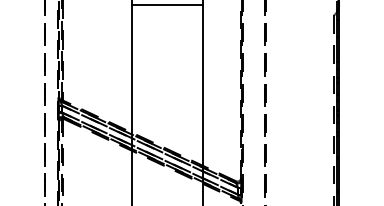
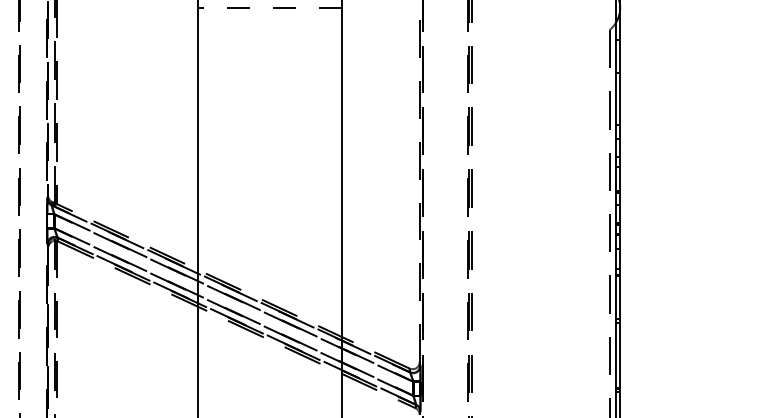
line: (167, 4) -> (269, 7), solid -> dashed

